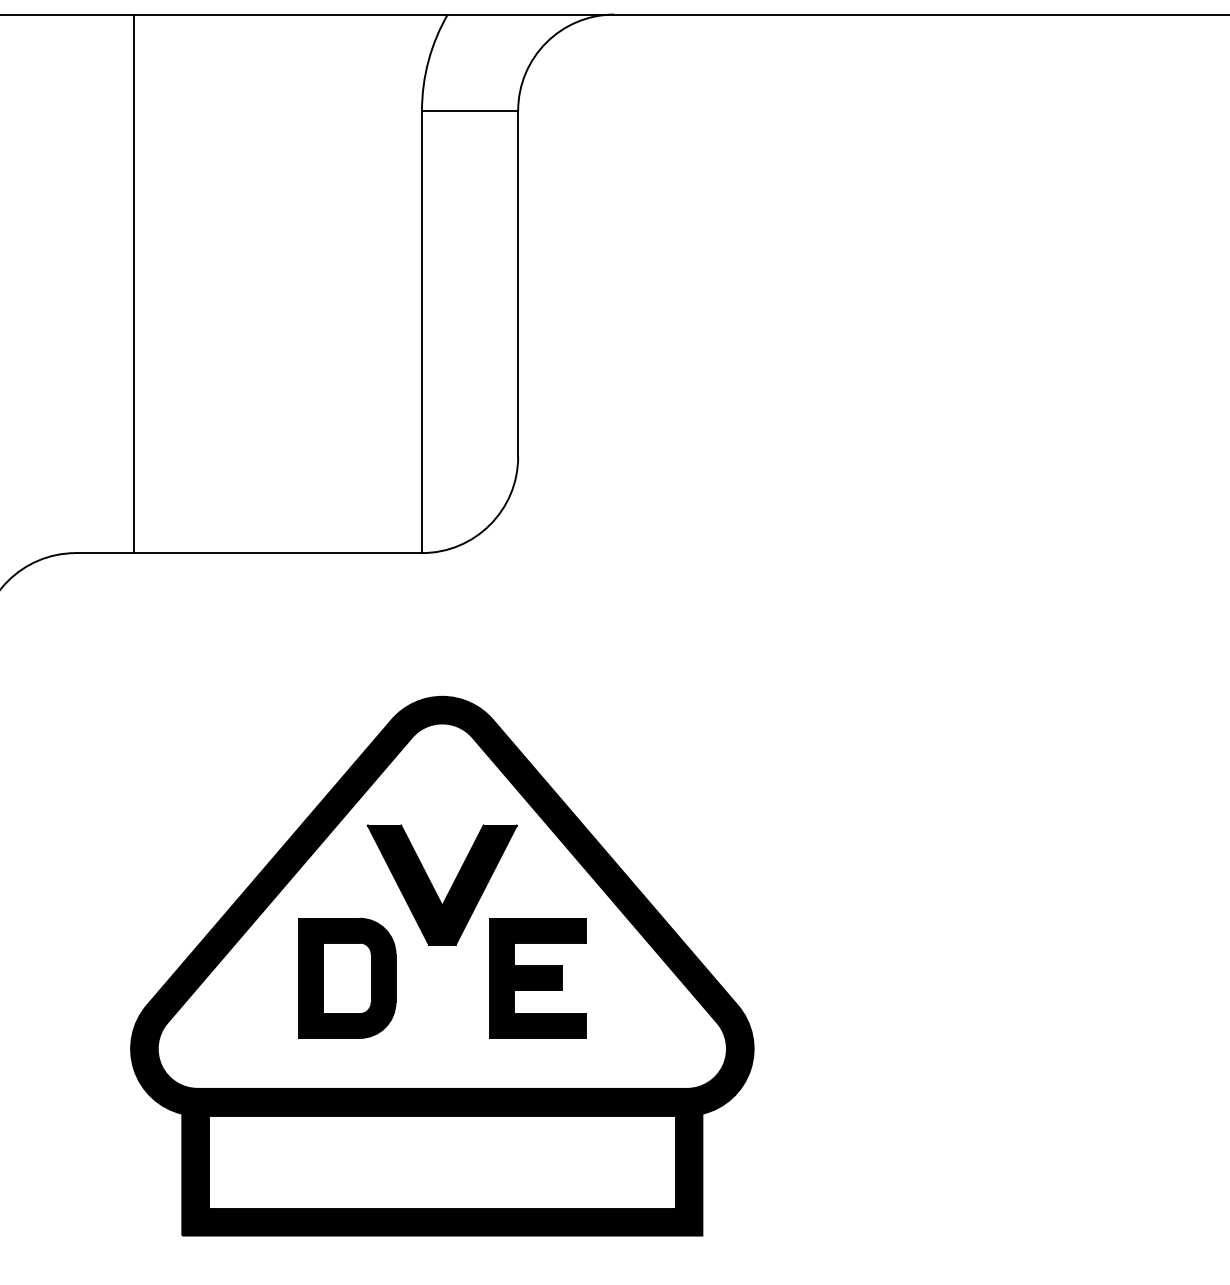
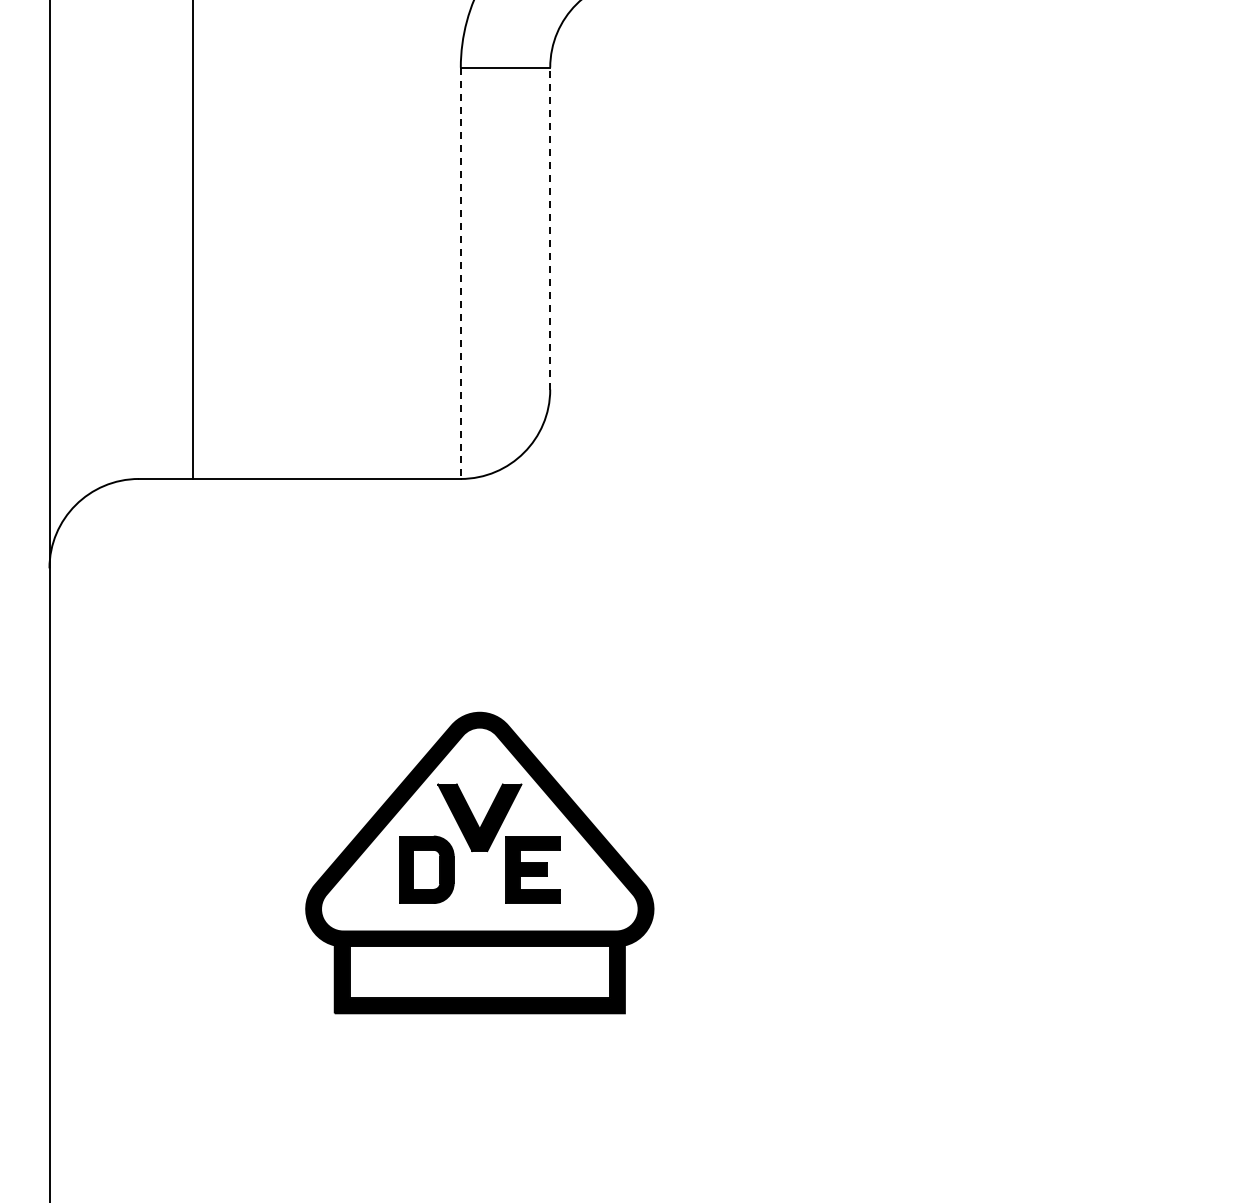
line: (518, 283) -> (550, 228), solid -> dashed
line: (421, 332) -> (460, 273), solid -> dashed
part: (442, 965) -> (479, 862), size x0.6

